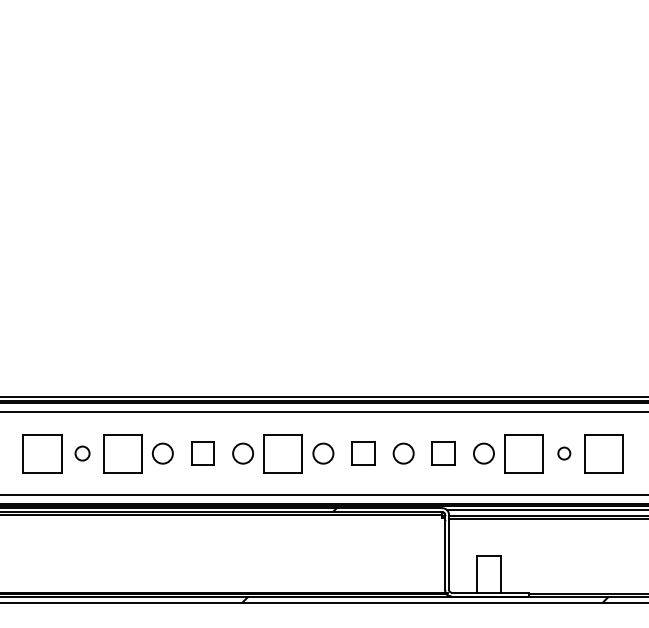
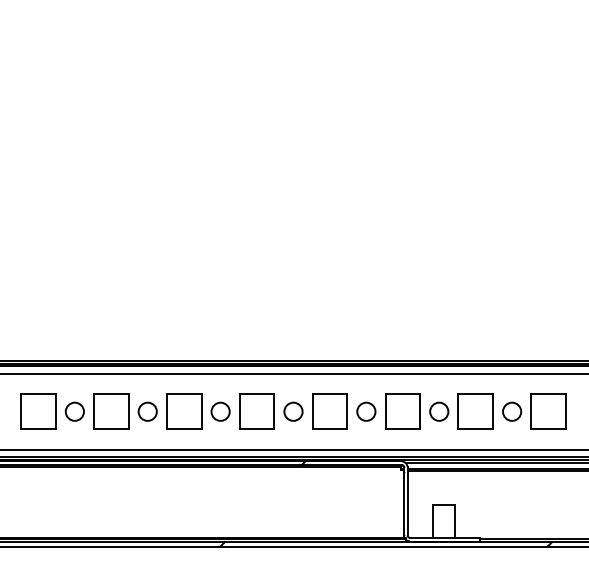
circle: (82, 453) -> (74, 411), size x1.43
part: (202, 453) -> (183, 411), size x1.67
part: (363, 453) -> (329, 411), size x1.67
part: (443, 453) -> (402, 411), size x1.67
circle: (564, 453) -> (512, 411), size x1.67

